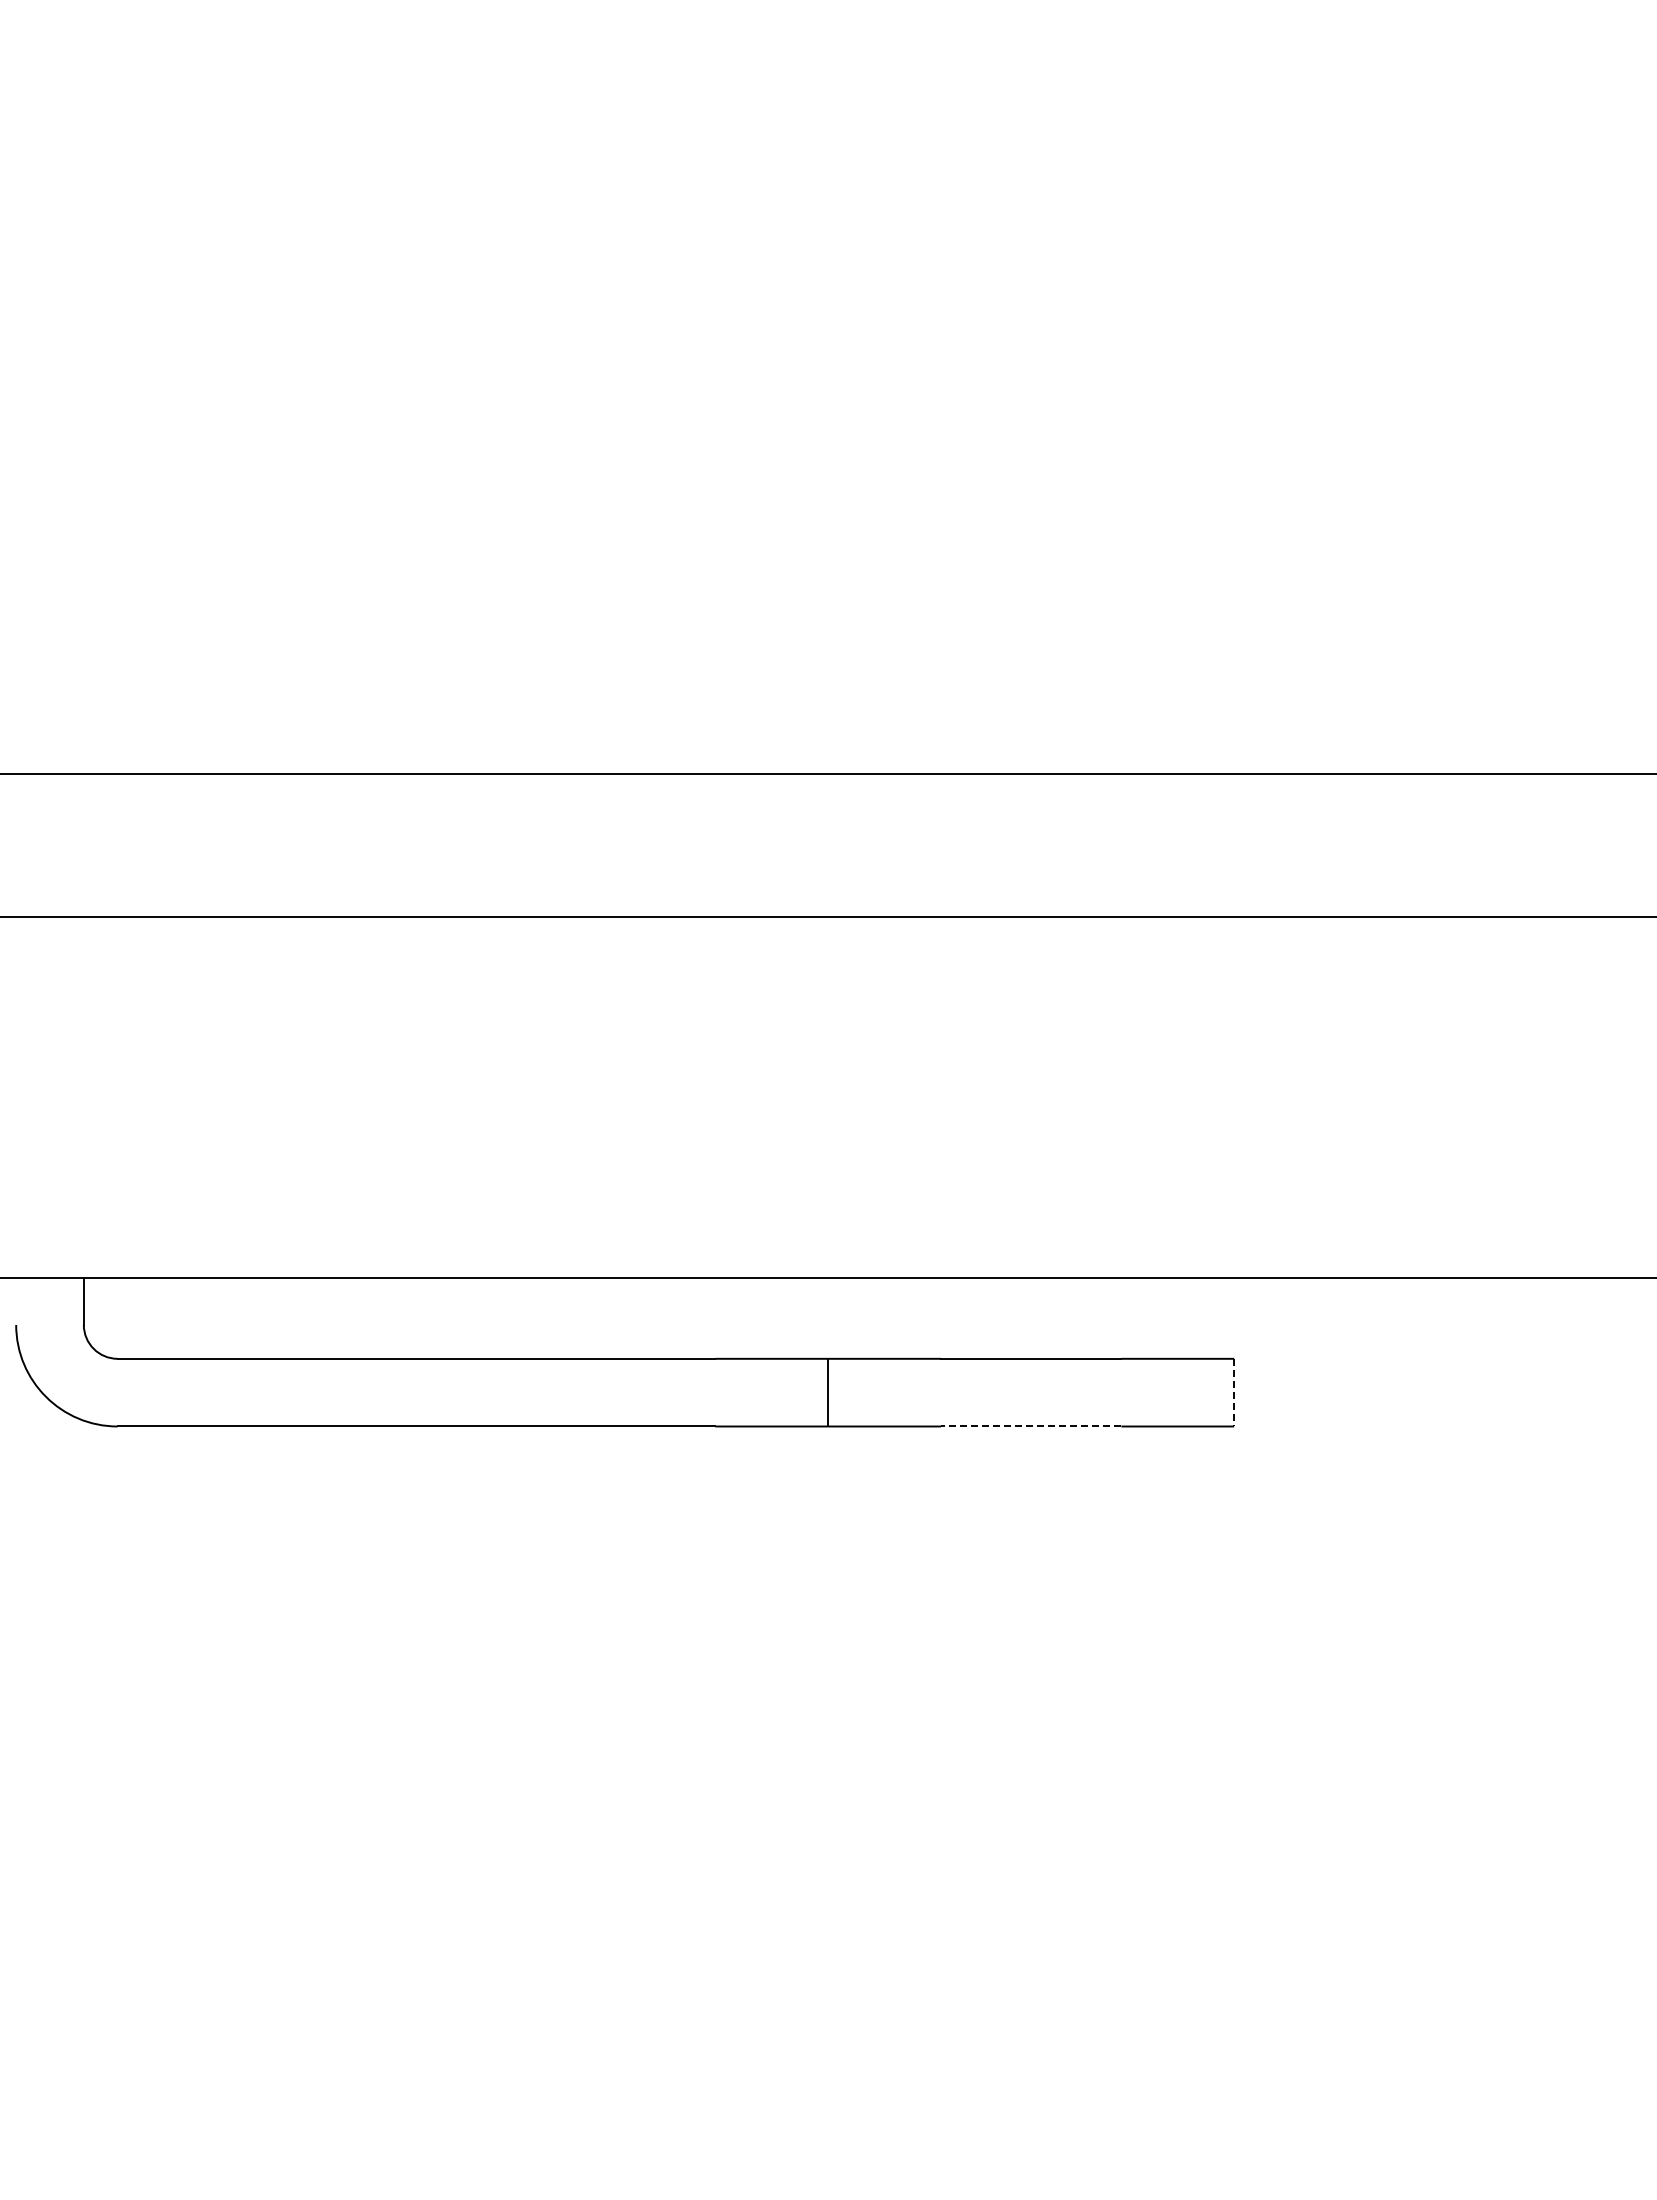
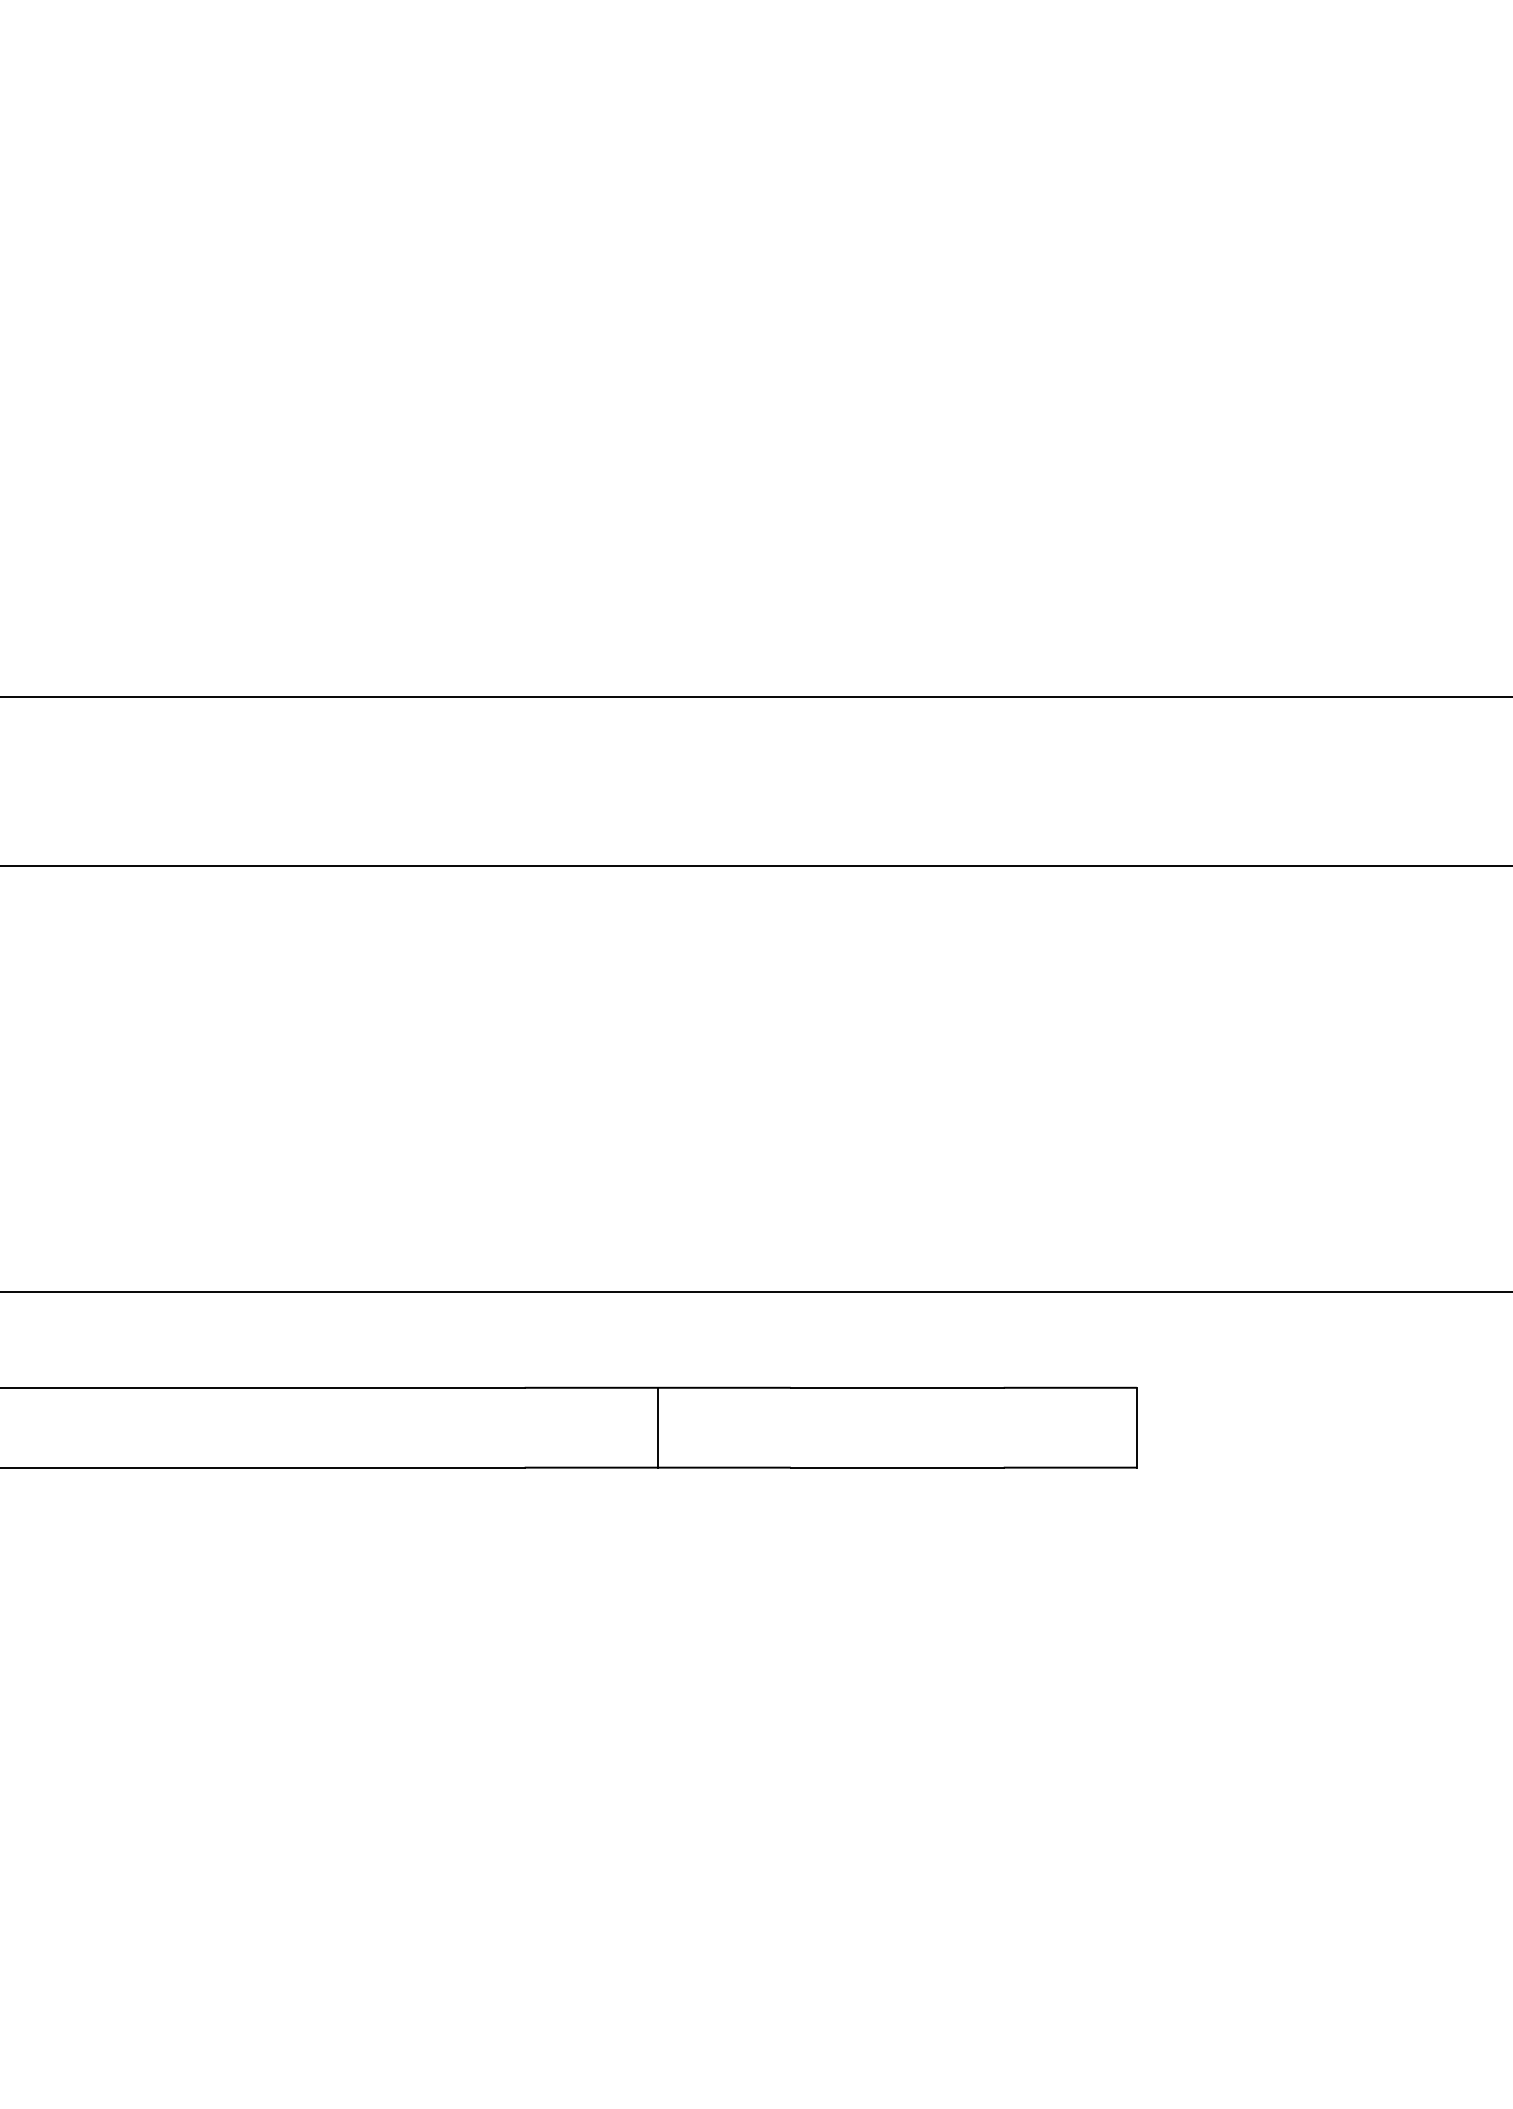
line: (1234, 1392) -> (1137, 1427), dashed -> solid
line: (1030, 1426) -> (896, 1467), dashed -> solid

